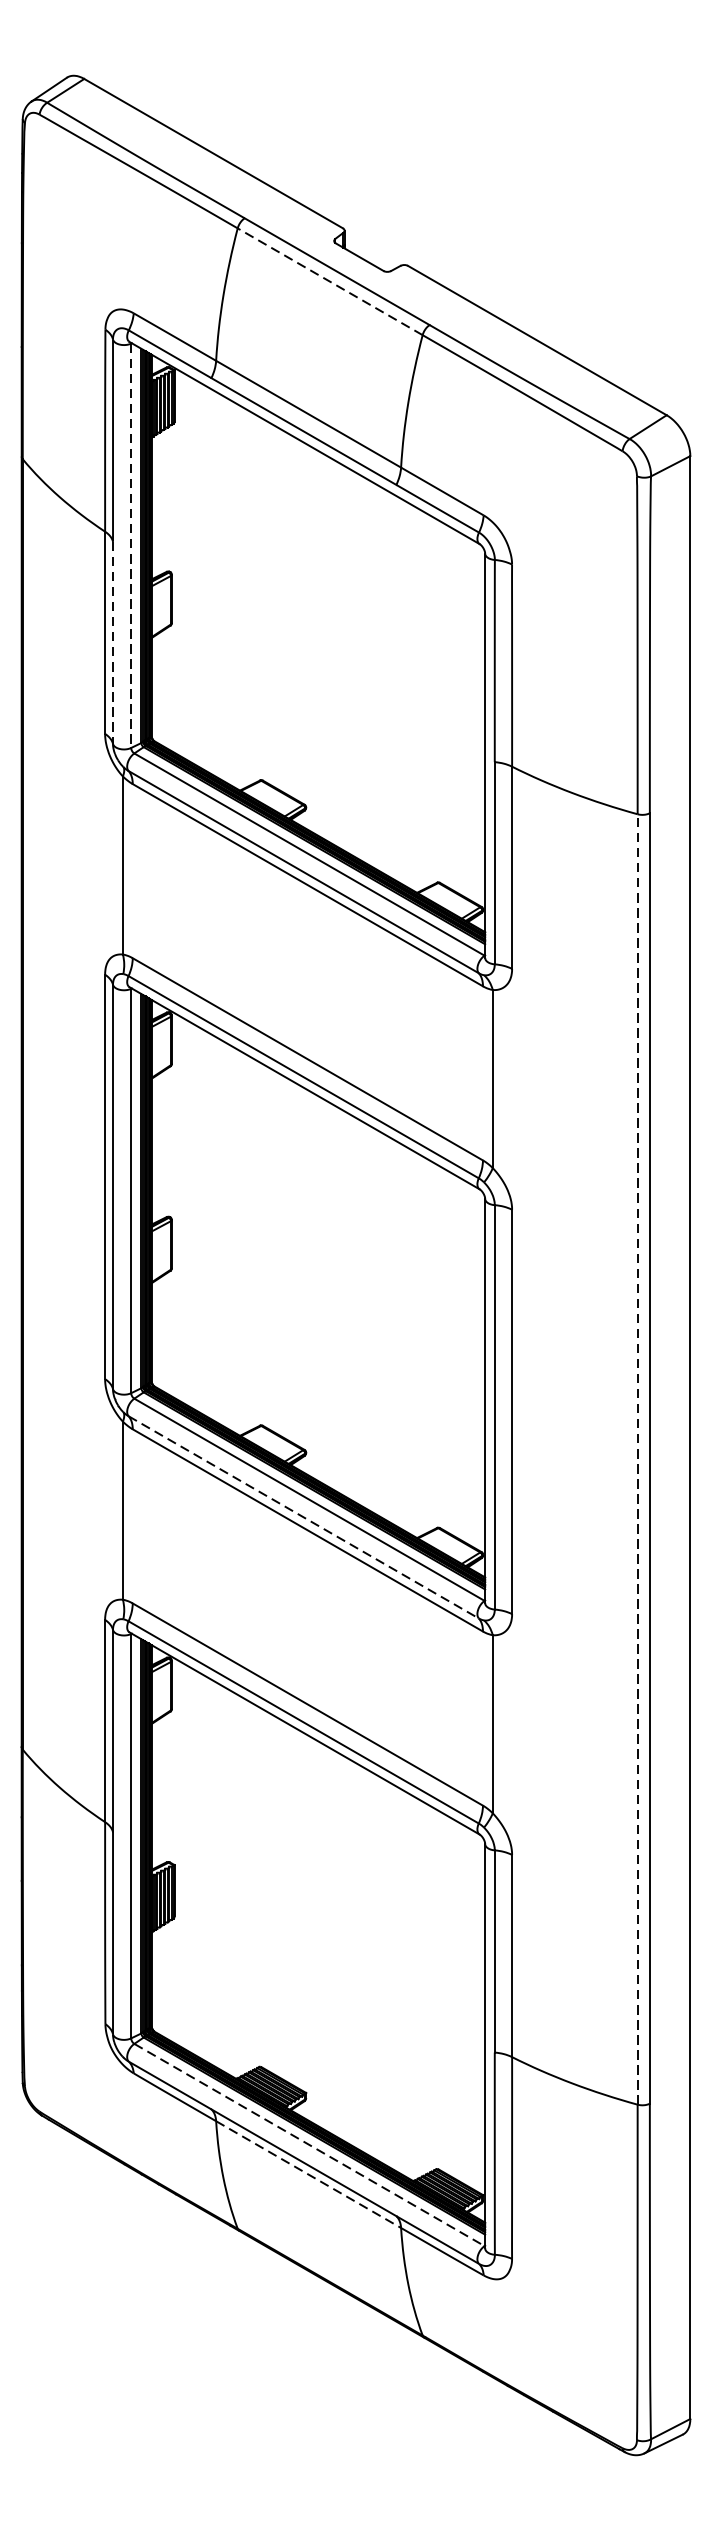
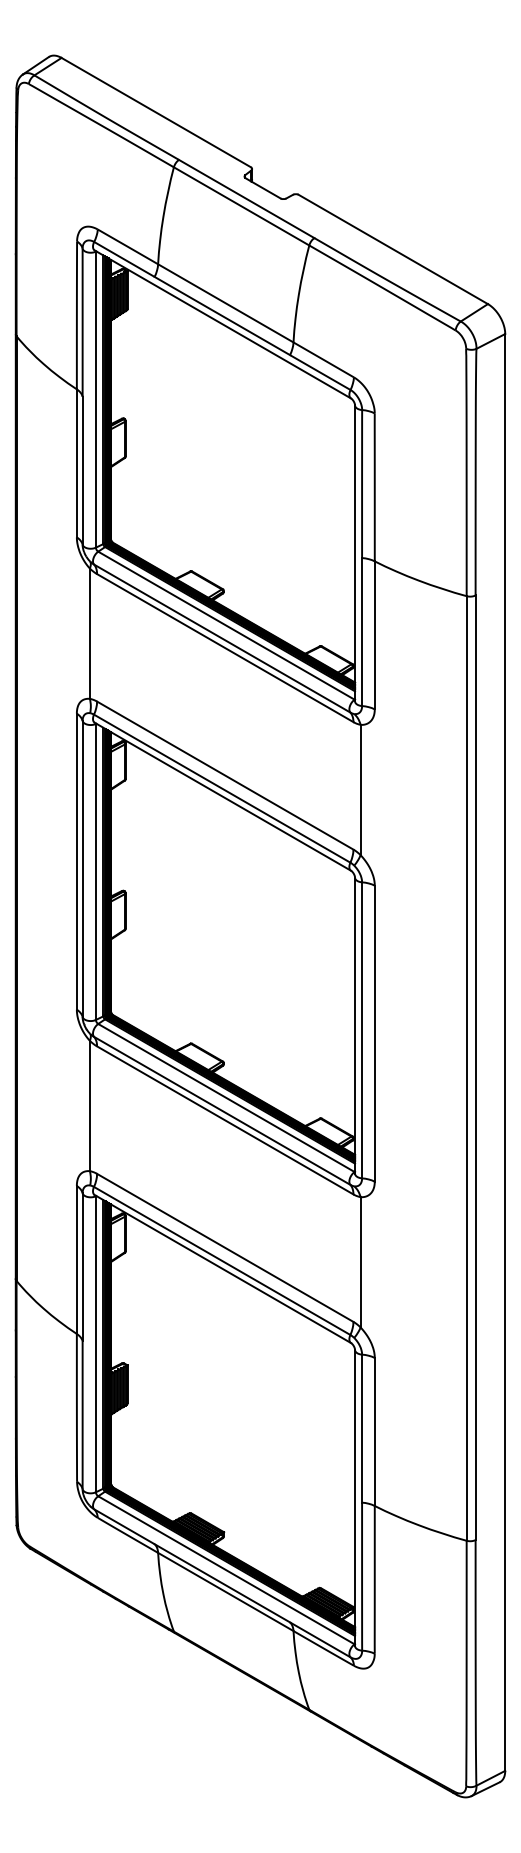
line: (330, 281) -> (241, 206), dashed -> solid
line: (130, 546) -> (95, 400), dashed -> solid
line: (112, 643) -> (82, 471), dashed -> solid
line: (637, 1458) -> (466, 1067), dashed -> solid
line: (304, 1518) -> (222, 1111), dashed -> solid
line: (309, 2145) -> (226, 1570), dashed -> solid
line: (309, 2175) -> (226, 1592), dashed -> solid

